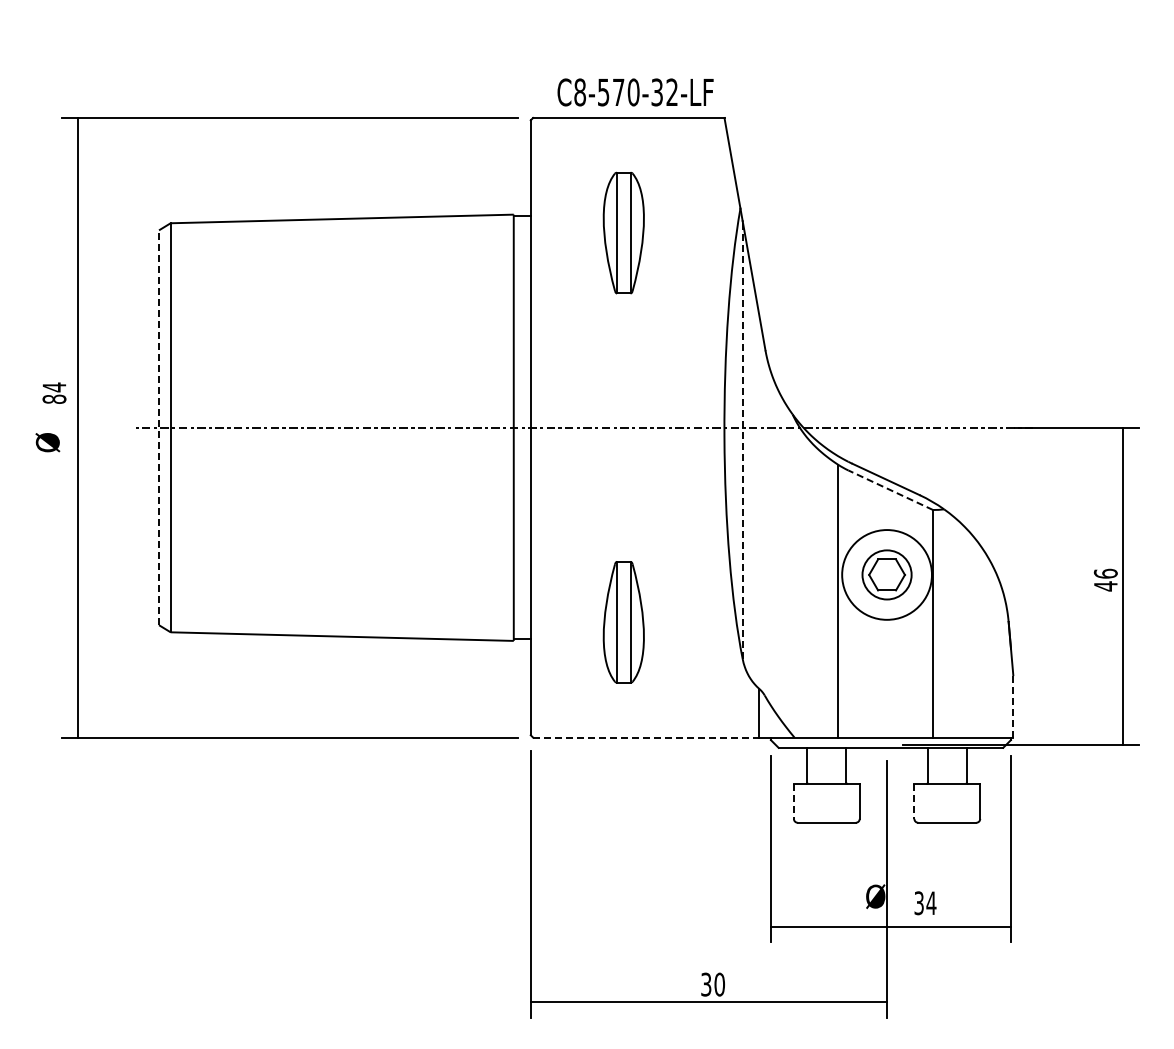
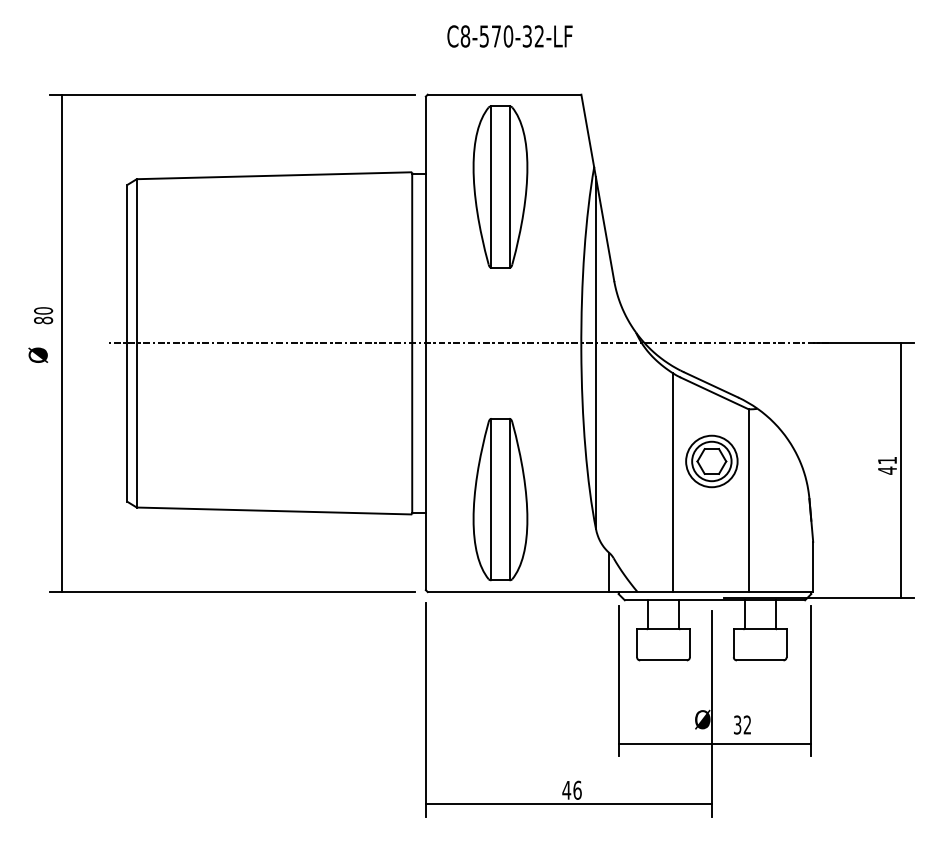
text: (635, 92) -> (509, 36), moved
part: (623, 232) -> (500, 186), size x1.67
text: (54, 387) -> (43, 311), 84 -> 80
line: (159, 427) -> (127, 343), dashed -> solid
line: (742, 440) -> (595, 353), dashed -> solid
line: (890, 490) -> (714, 393), dashed -> solid
text: (1105, 573) -> (887, 460), 46 -> 41
circle: (886, 574) -> (711, 461), size x0.71
part: (623, 621) -> (500, 498), size x1.67
line: (1013, 705) -> (813, 566), dashed -> solid
line: (646, 737) -> (518, 591), dashed -> solid
line: (793, 801) -> (636, 643), dashed -> solid
line: (914, 801) -> (733, 643), dashed -> solid
text: (931, 902) -> (747, 724), 34 -> 32
text: (712, 984) -> (571, 790), 30 -> 46

